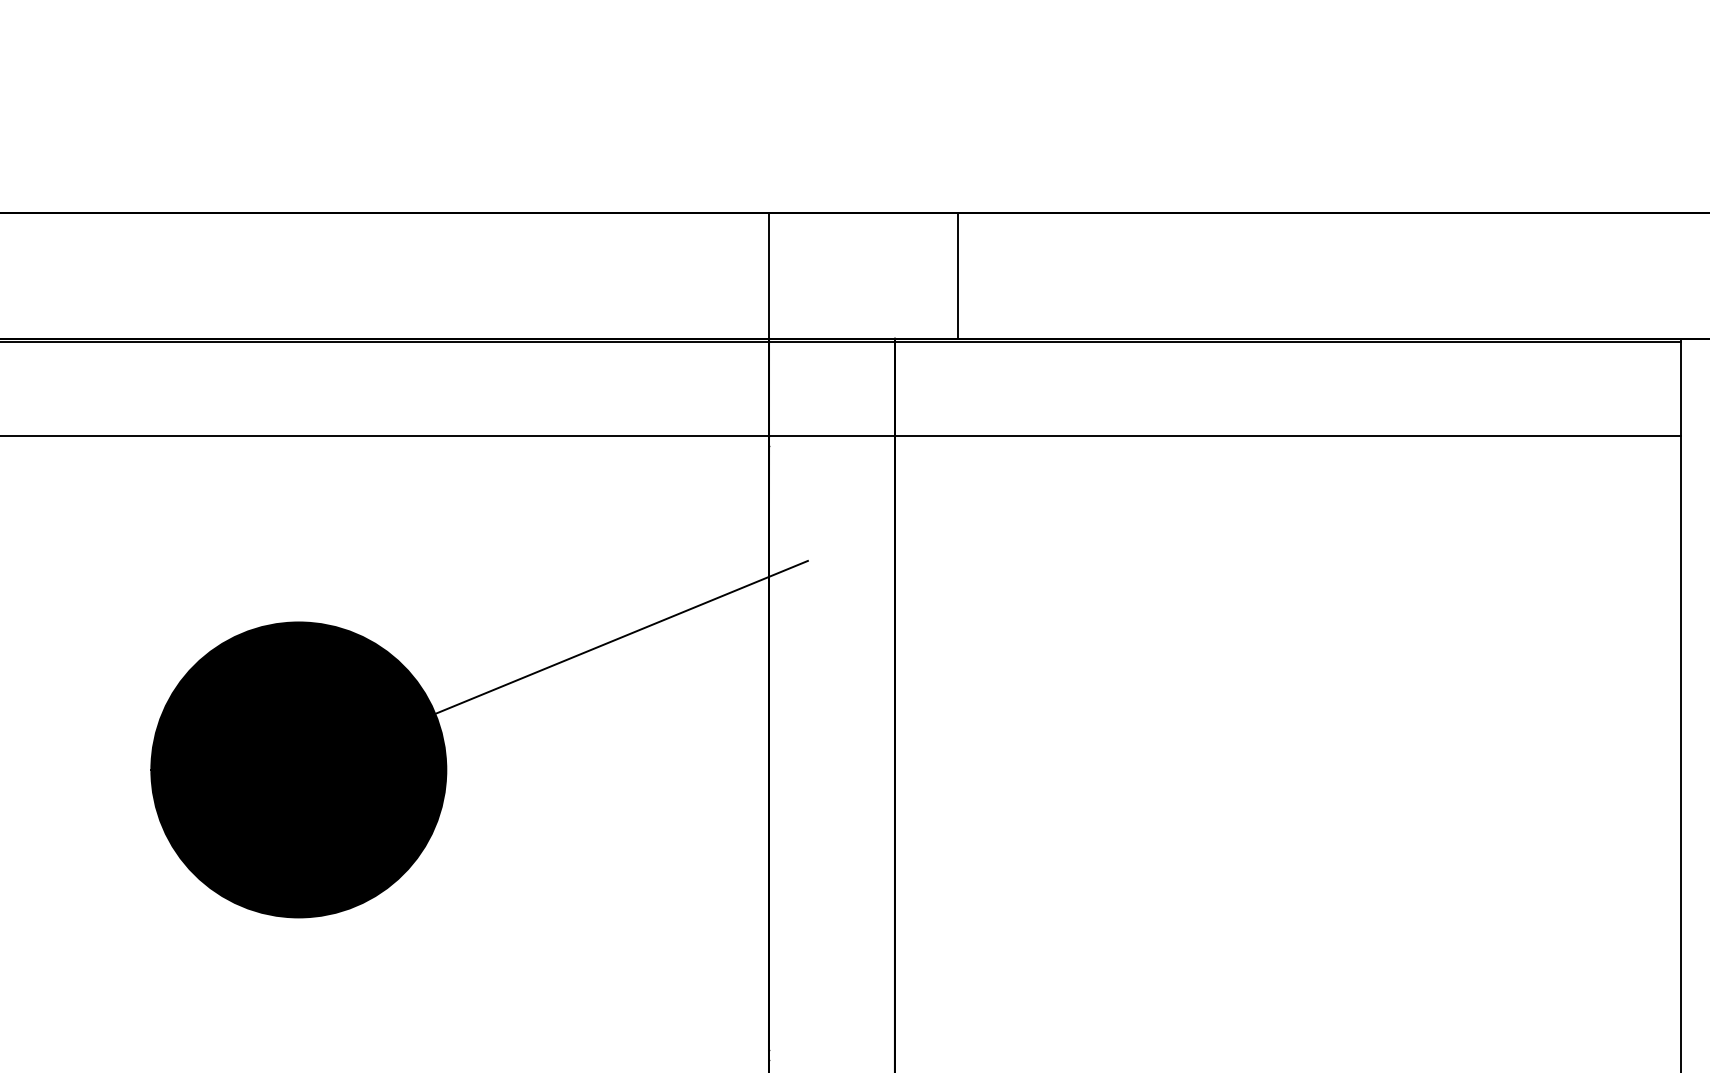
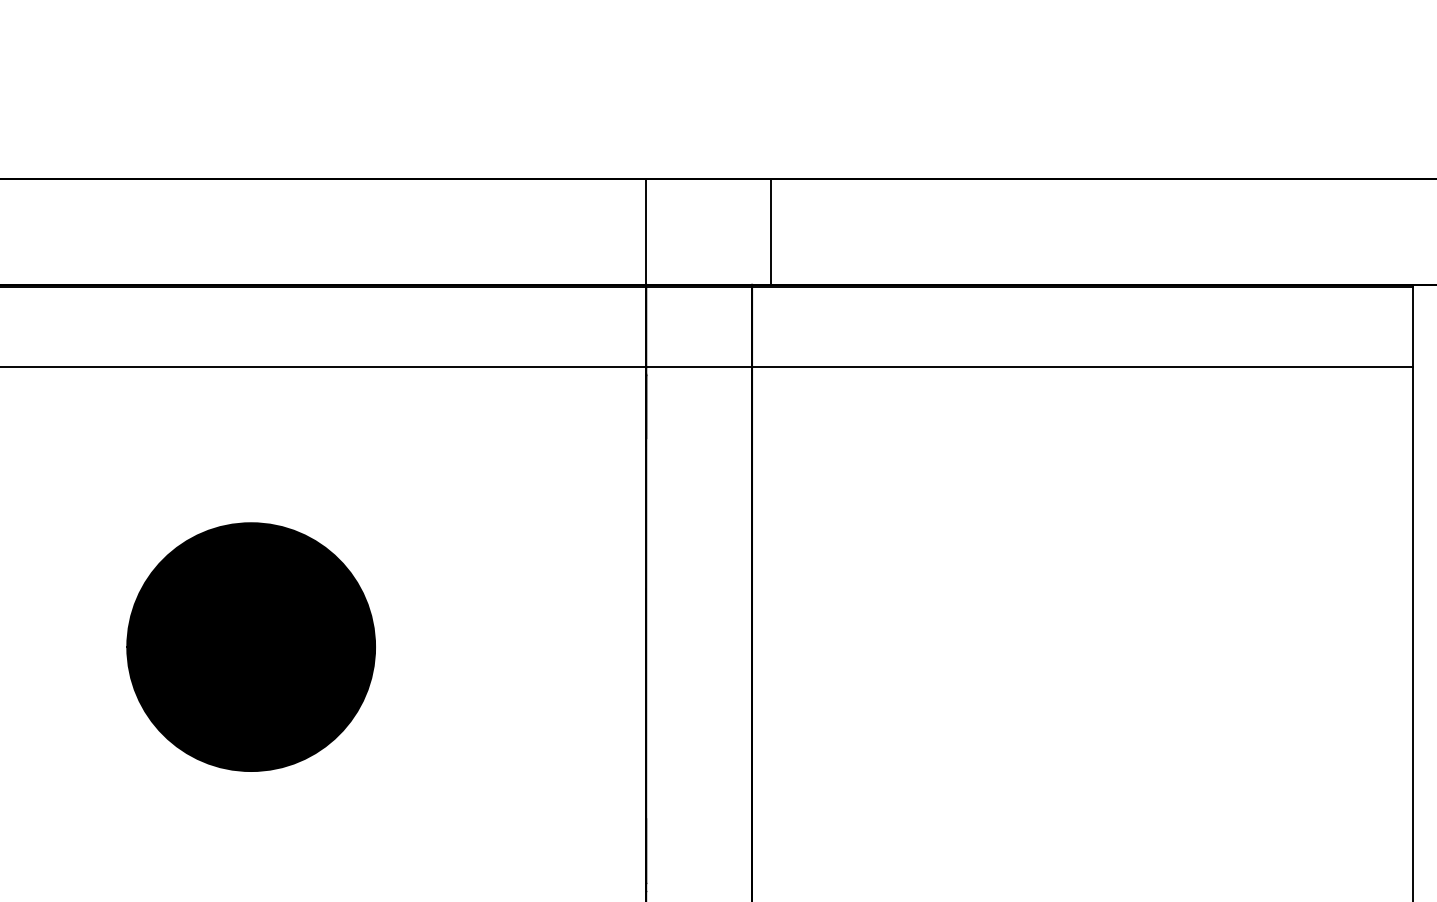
line: (957, 275) -> (771, 231), moved
line: (621, 636) -> (522, 535), removed

